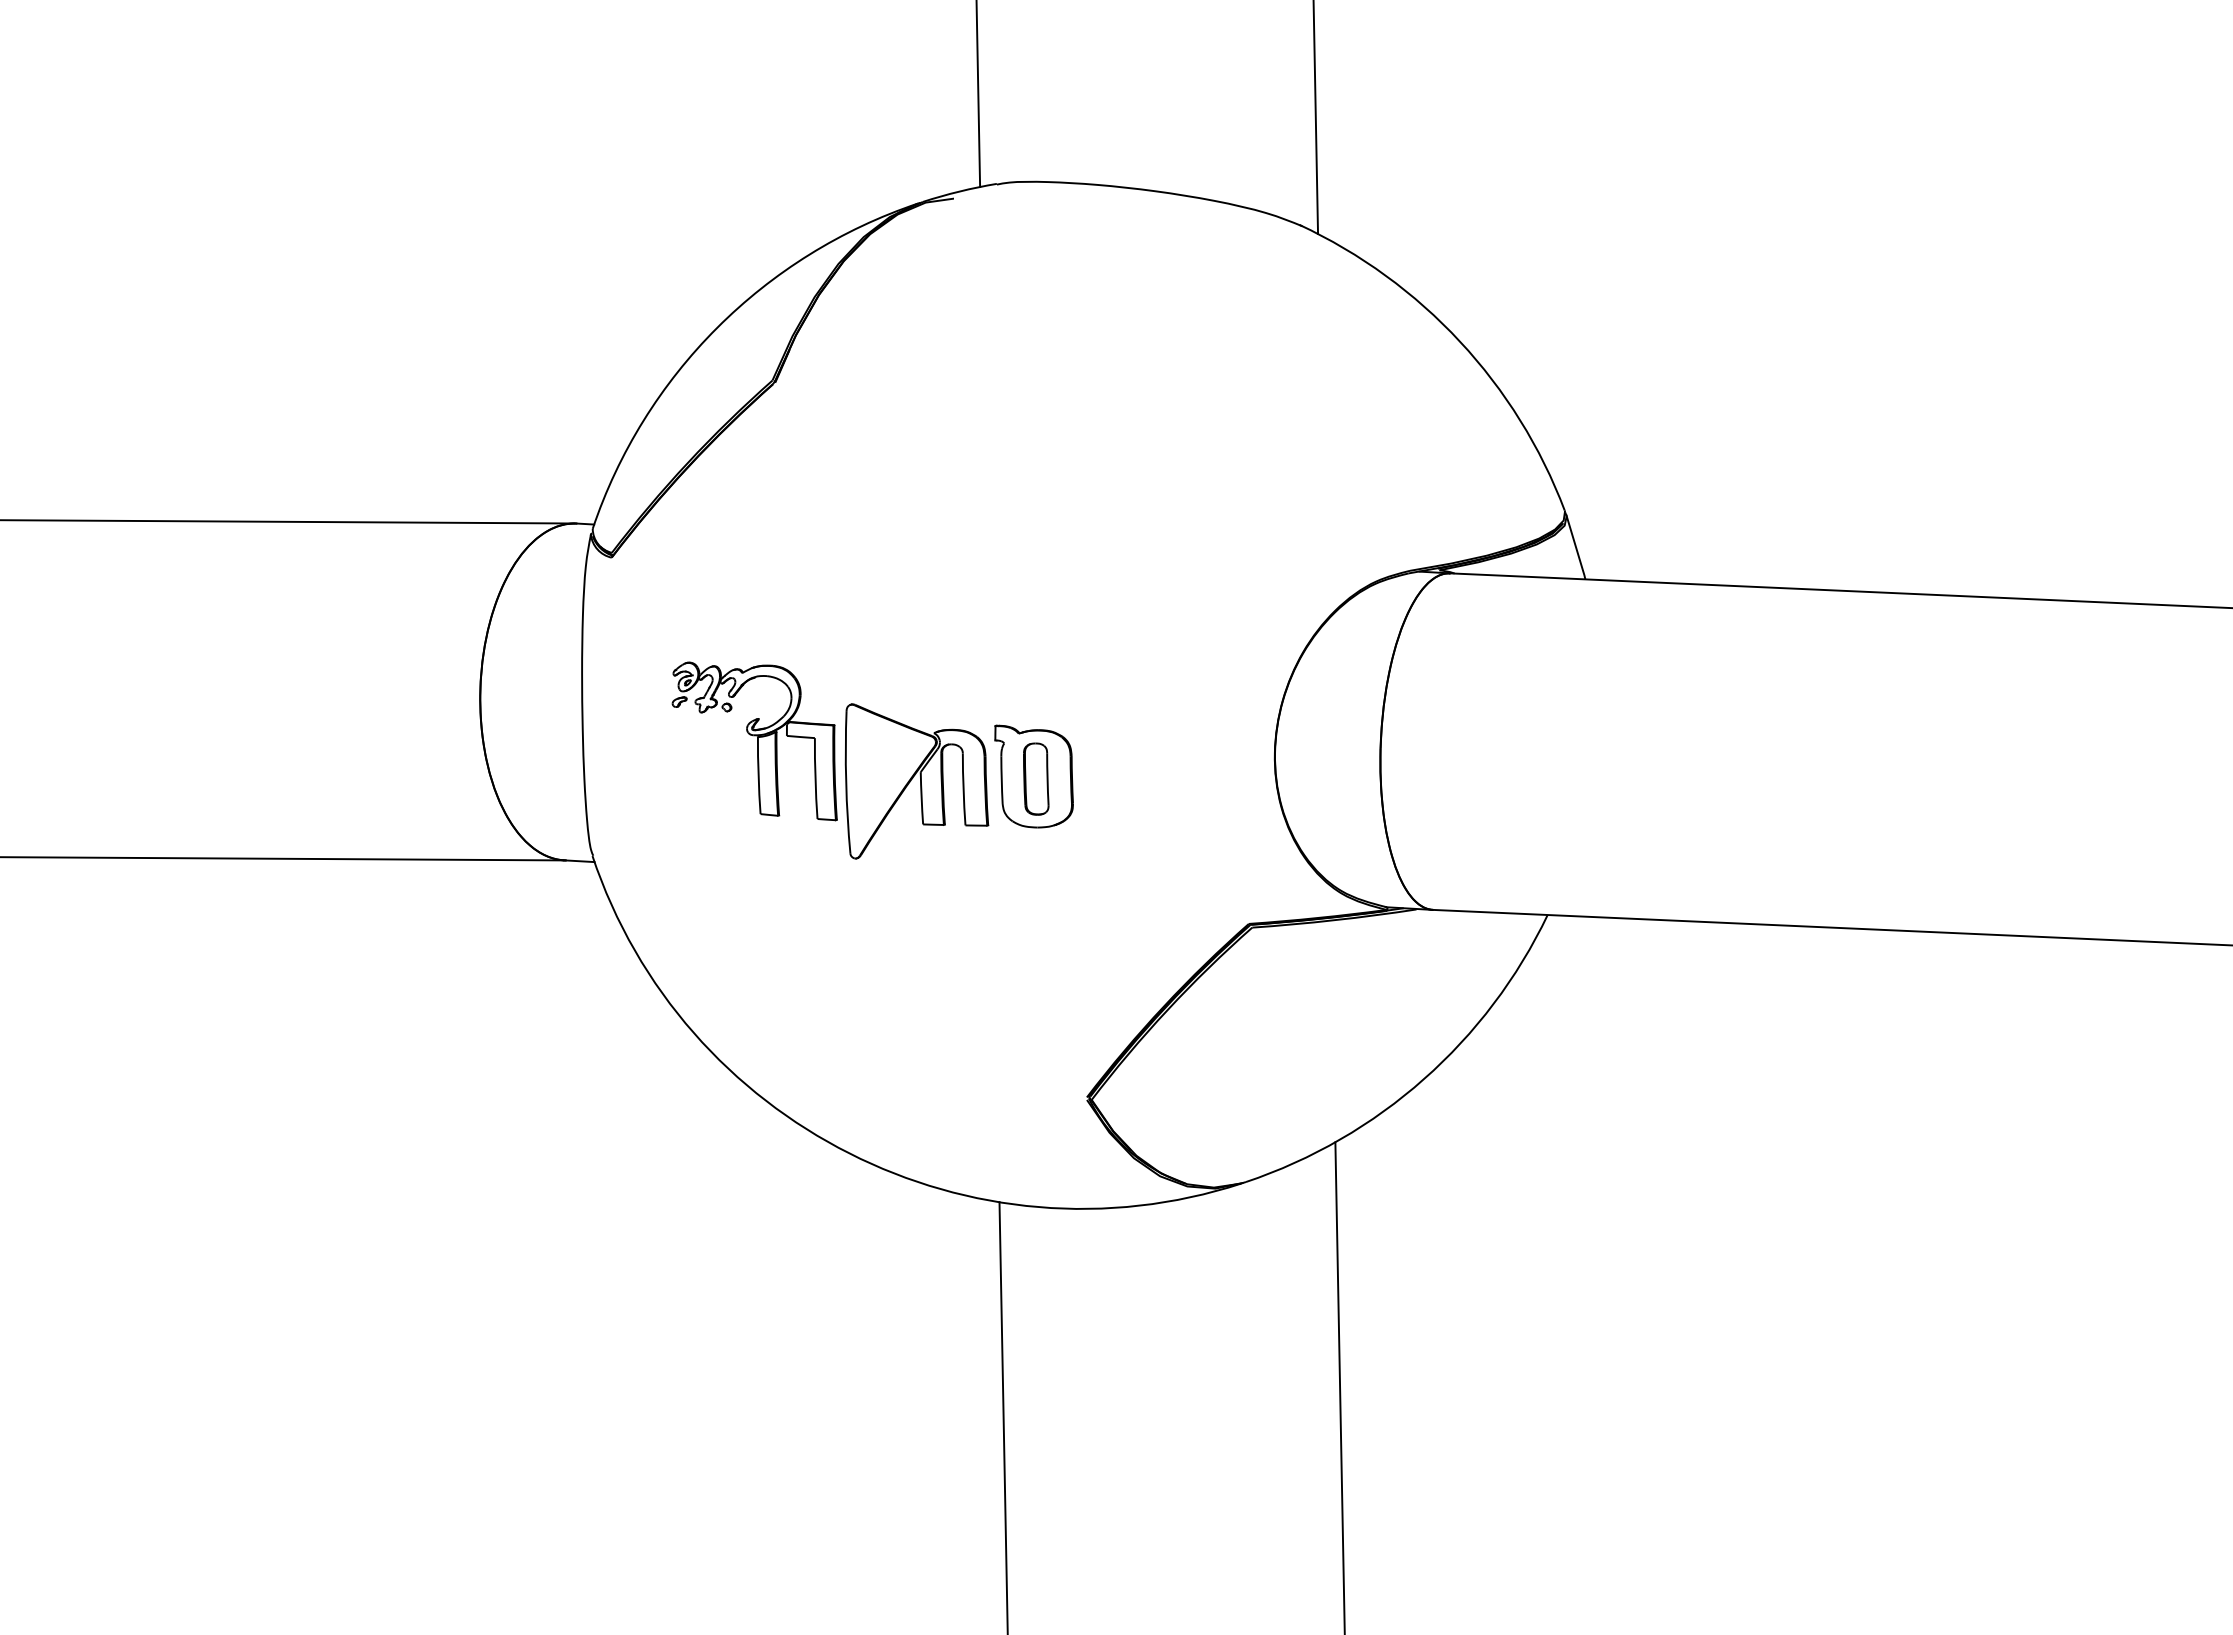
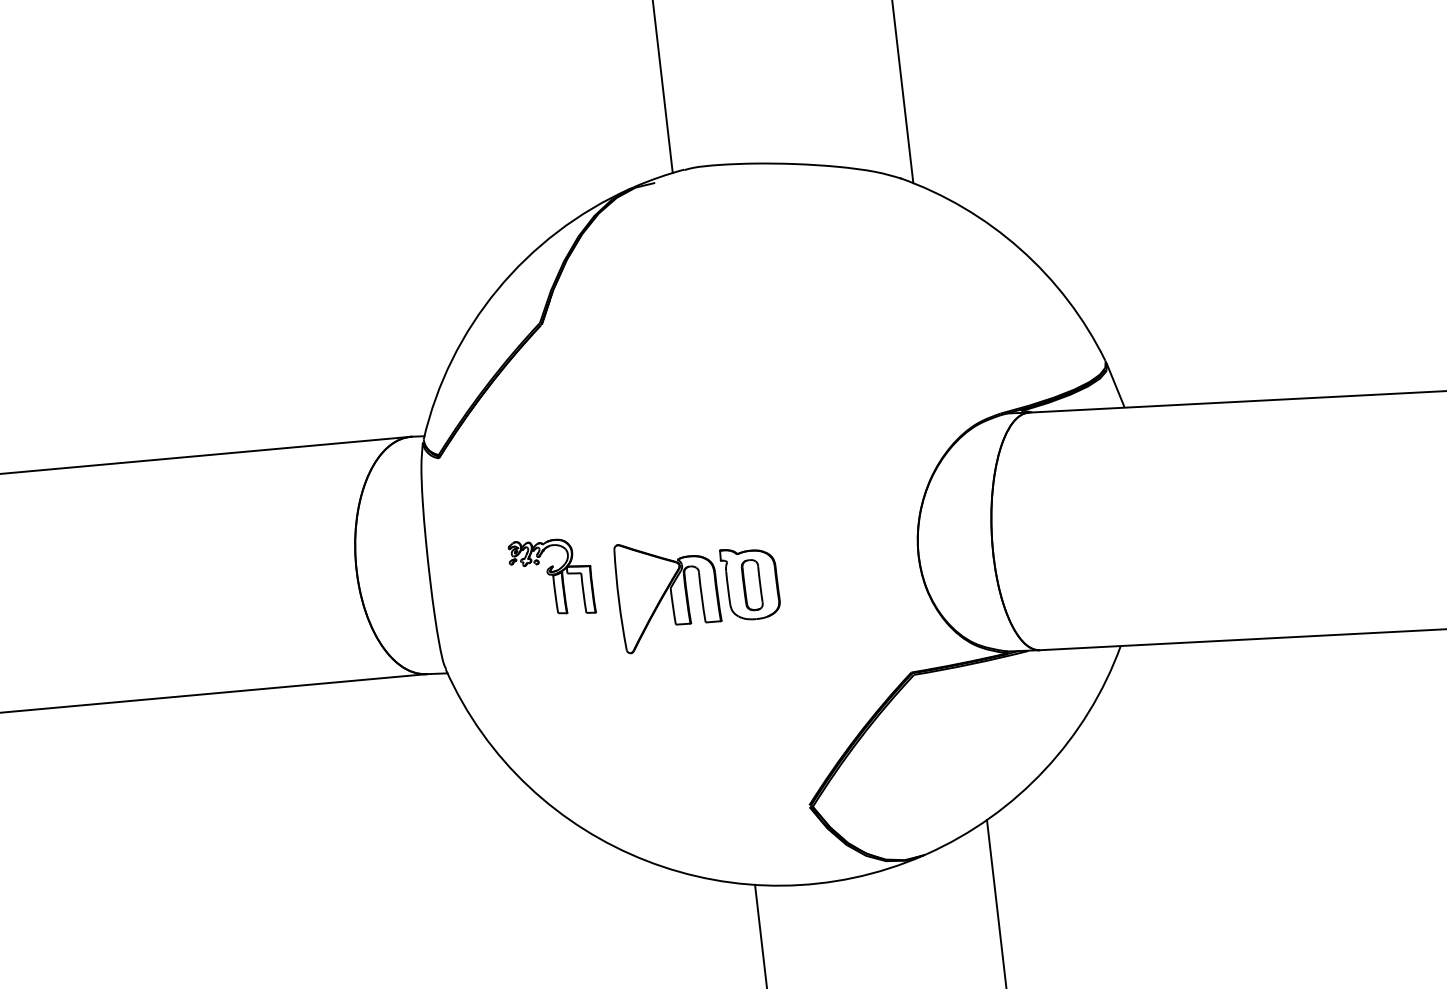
part: (754, 741) -> (551, 577), size x0.7

